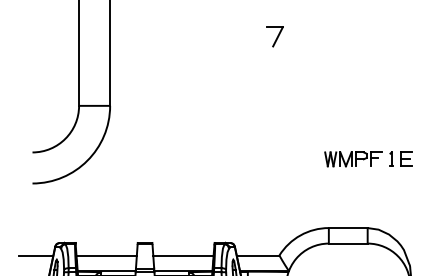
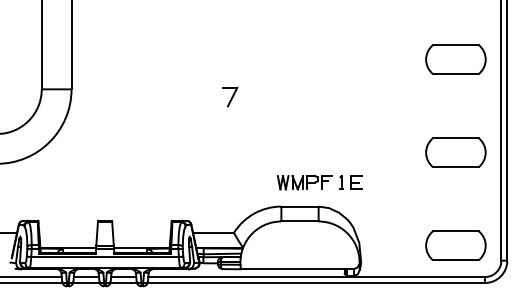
part: (275, 37) -> (230, 97), moved
part: (368, 159) -> (319, 182), moved
line: (106, 255) -> (68, 232), removed
line: (183, 255) -> (141, 232), removed

